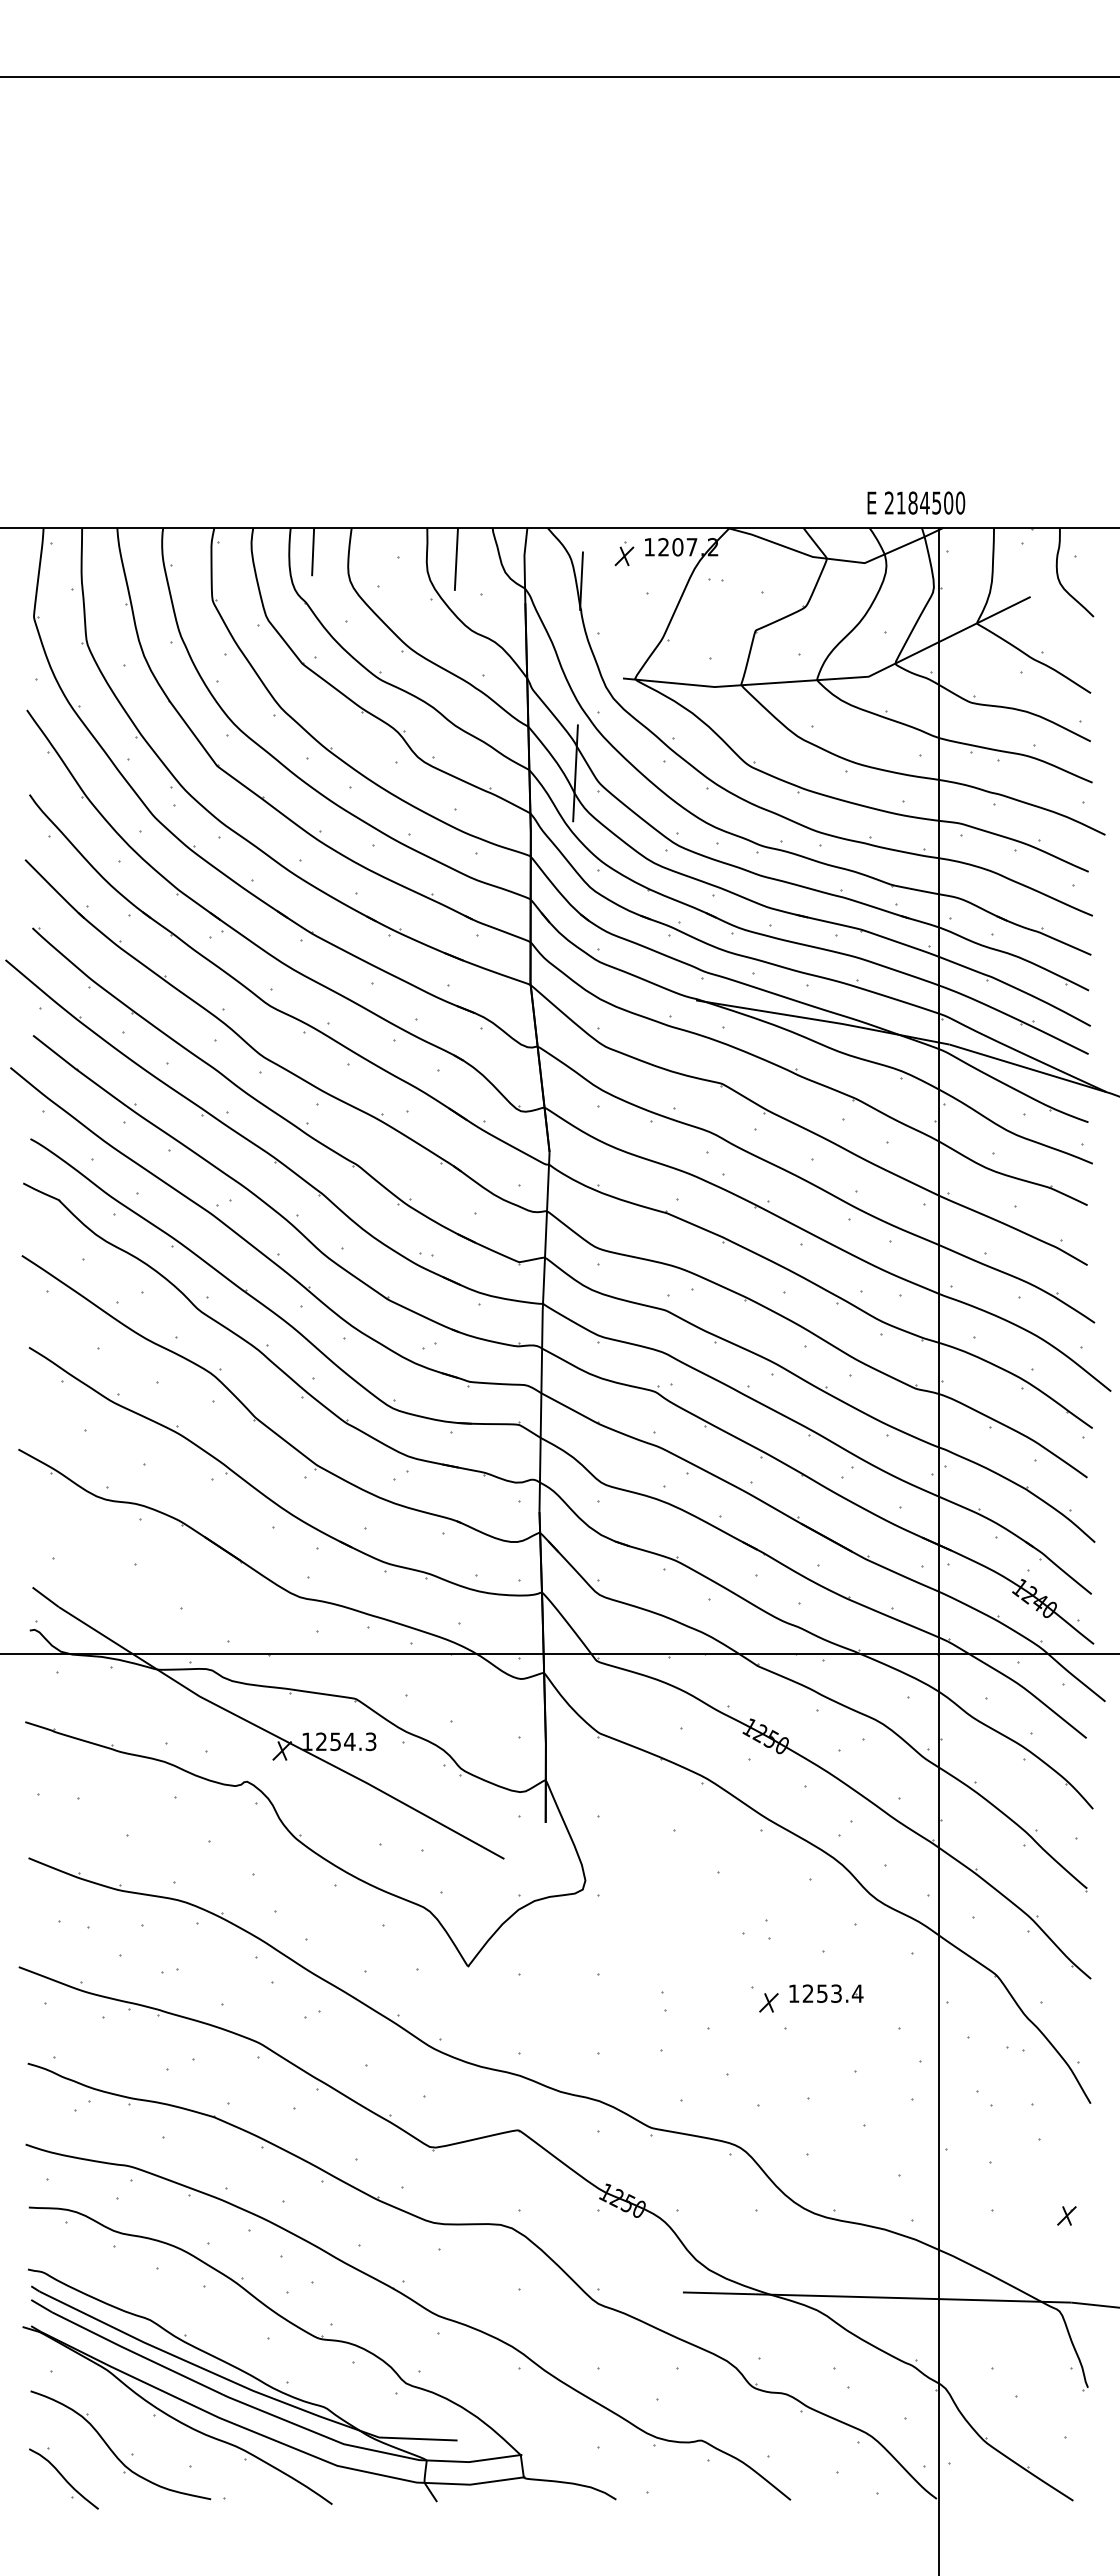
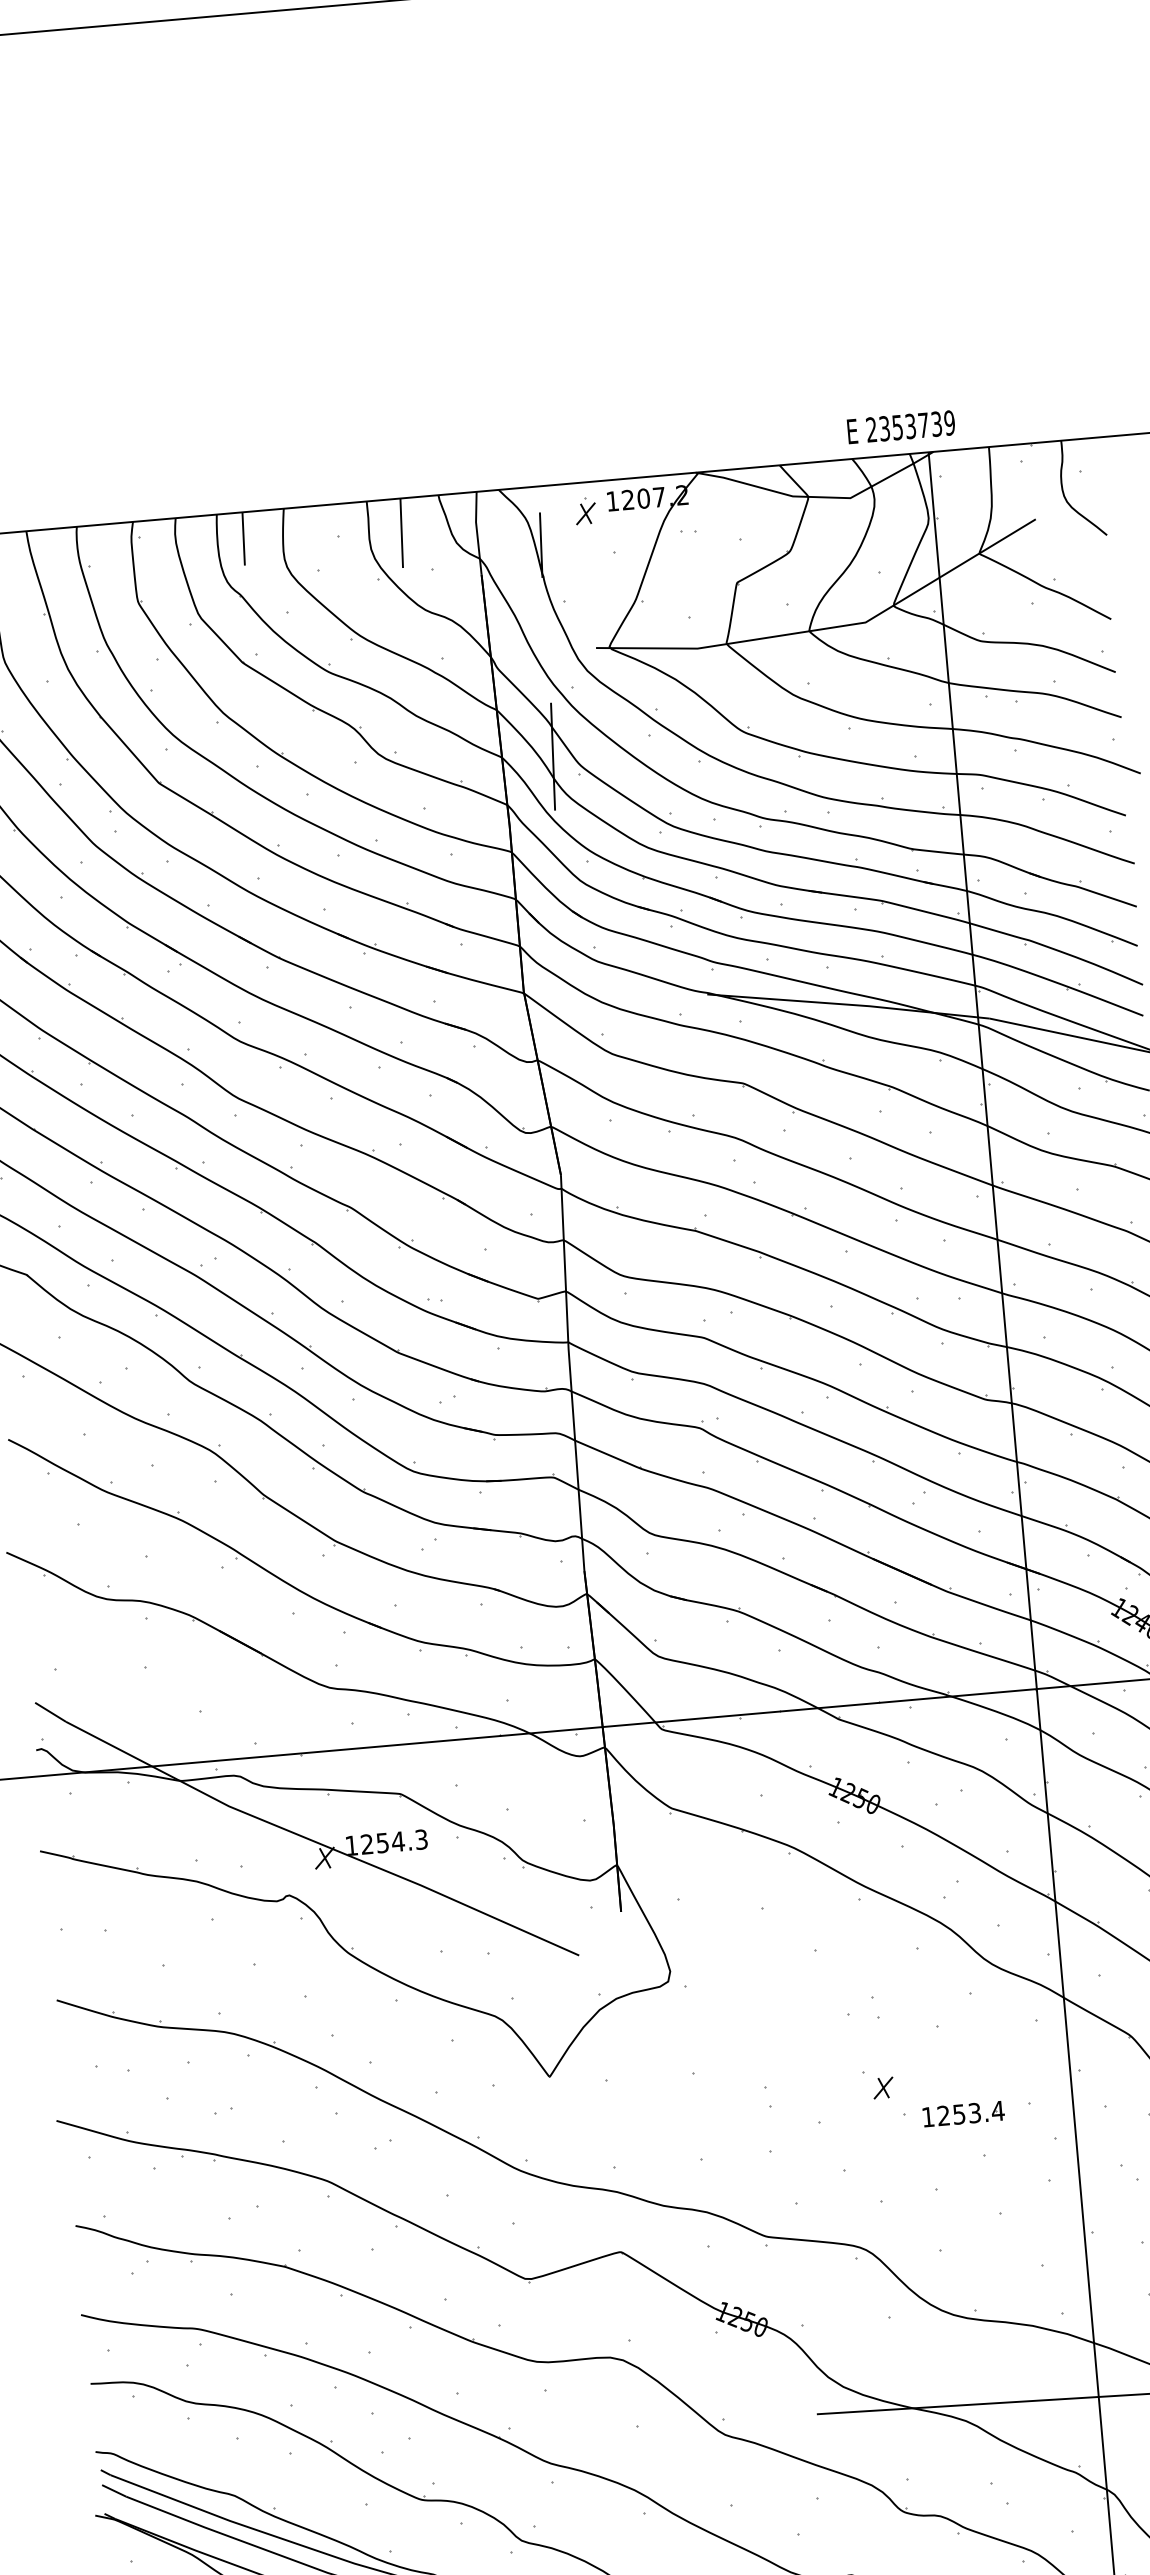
text: (930, 502) -> (916, 425), 2184500 -> 2353739
part: (826, 1993) -> (963, 2113), moved

